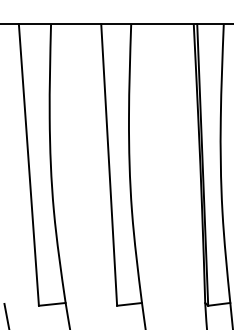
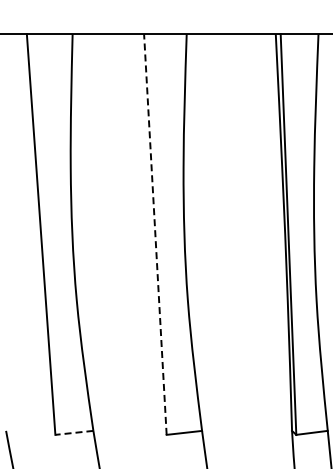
line: (109, 165) -> (155, 234), solid -> dashed
line: (51, 304) -> (73, 432), solid -> dashed

